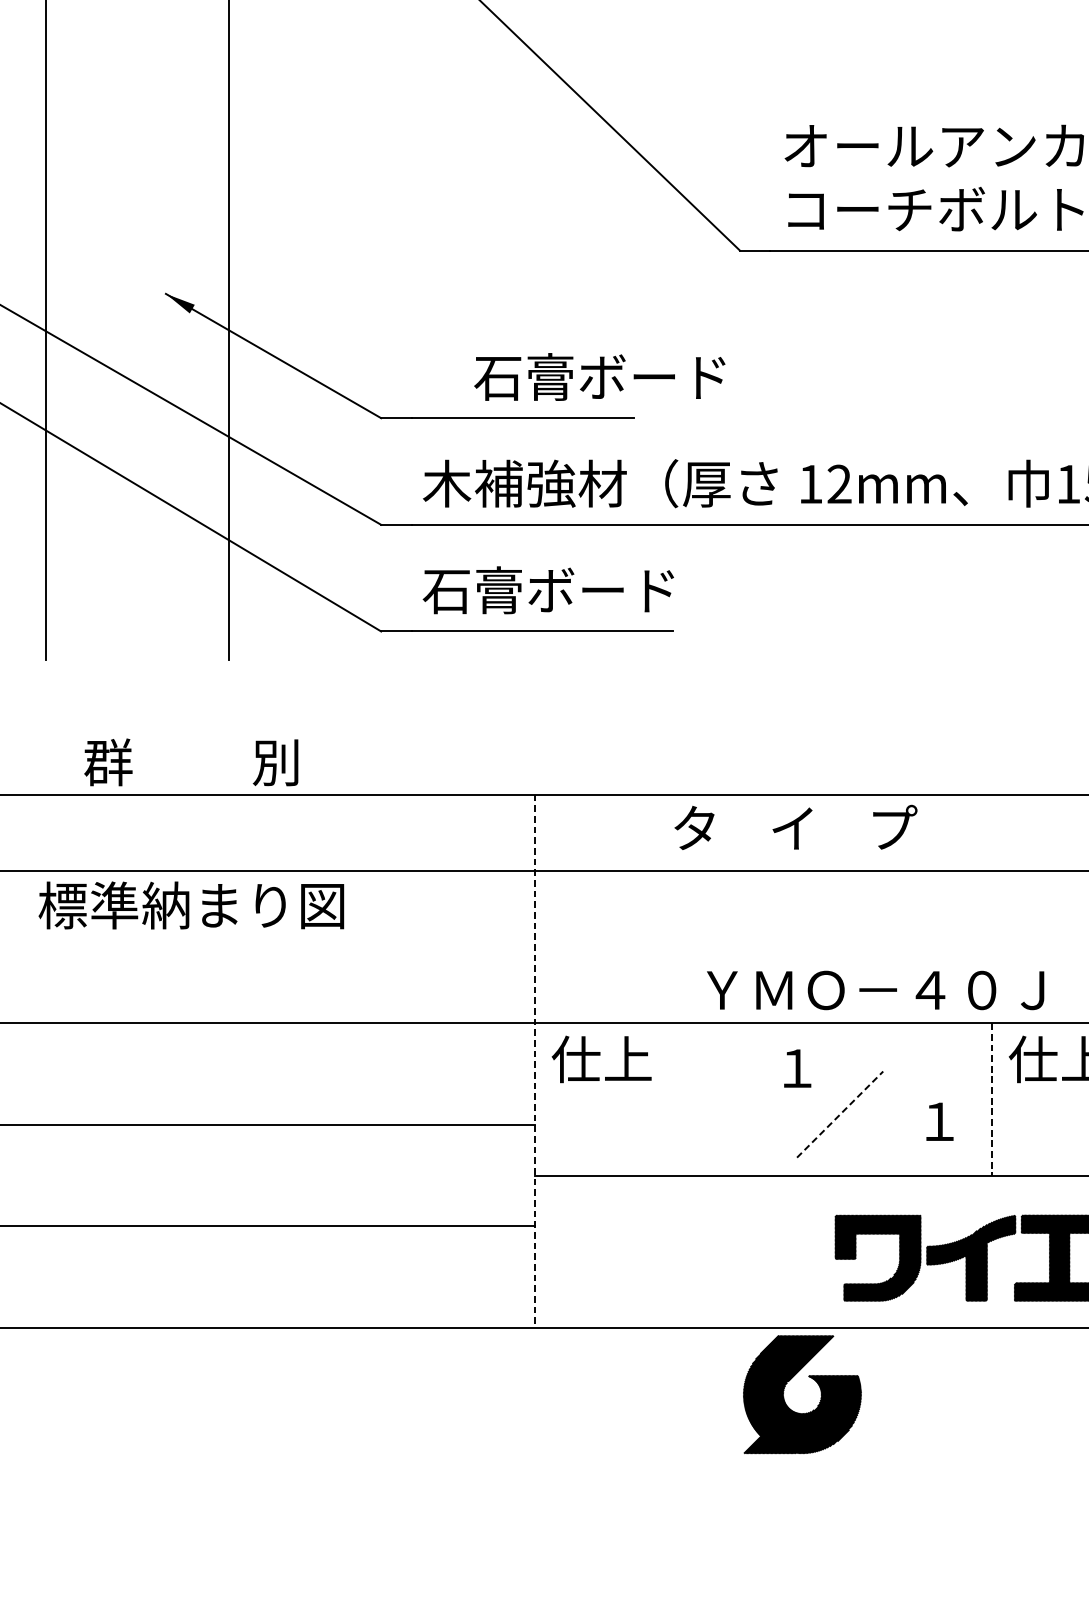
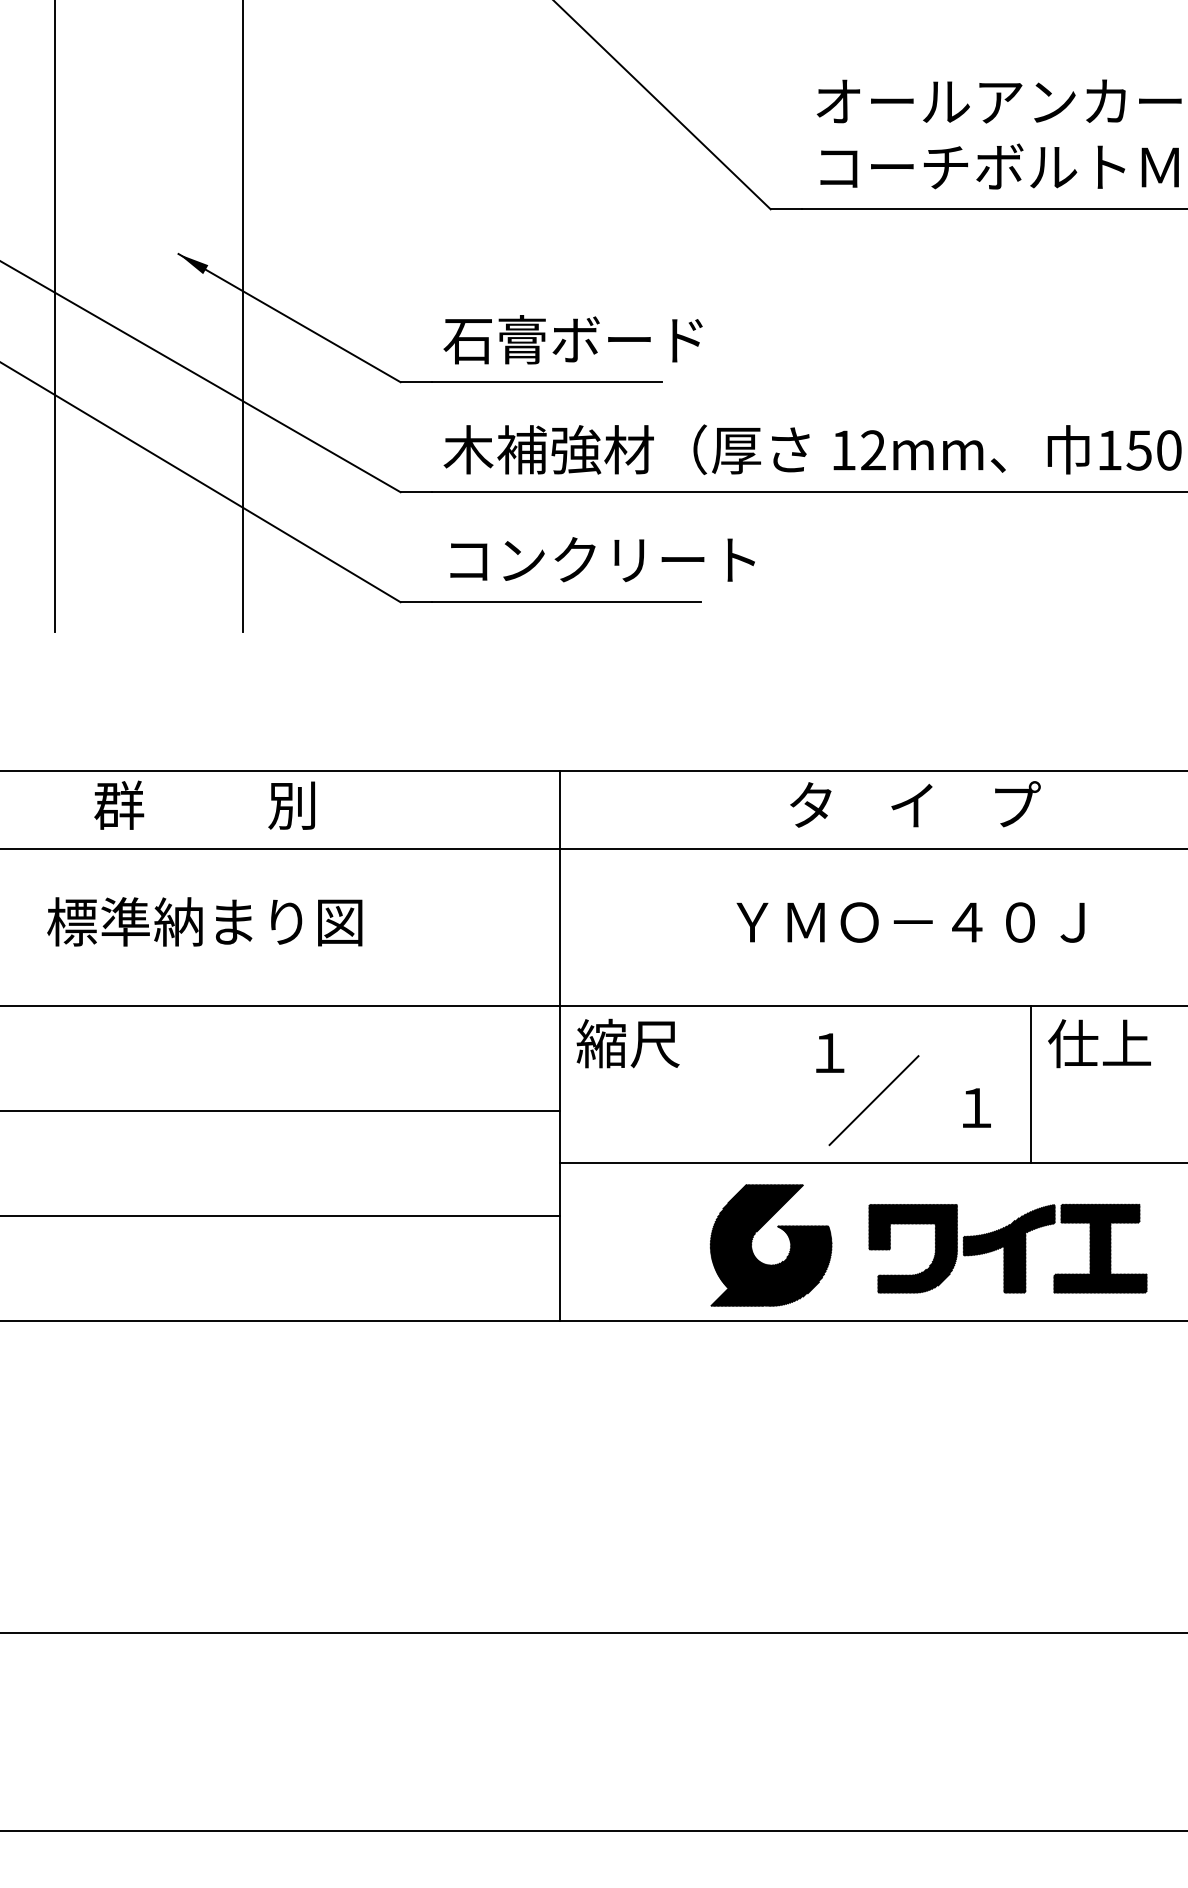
text: (599, 376) -> (572, 339), moved
text: (573, 590) -> (598, 559), 石膏ボード -> コンクリート
text: (191, 761) -> (204, 804), moved
text: (796, 827) -> (915, 804), moved
text: (191, 905) -> (204, 921), moved
text: (875, 990) -> (910, 922), moved
text: (601, 1059) -> (627, 1043), 仕上 -> 縮尺
line: (535, 1062) -> (559, 1046), dashed -> solid
line: (992, 1098) -> (1031, 1084), dashed -> solid
line: (840, 1114) -> (874, 1100), dashed -> solid
part: (784, 1393) -> (752, 1244), moved

